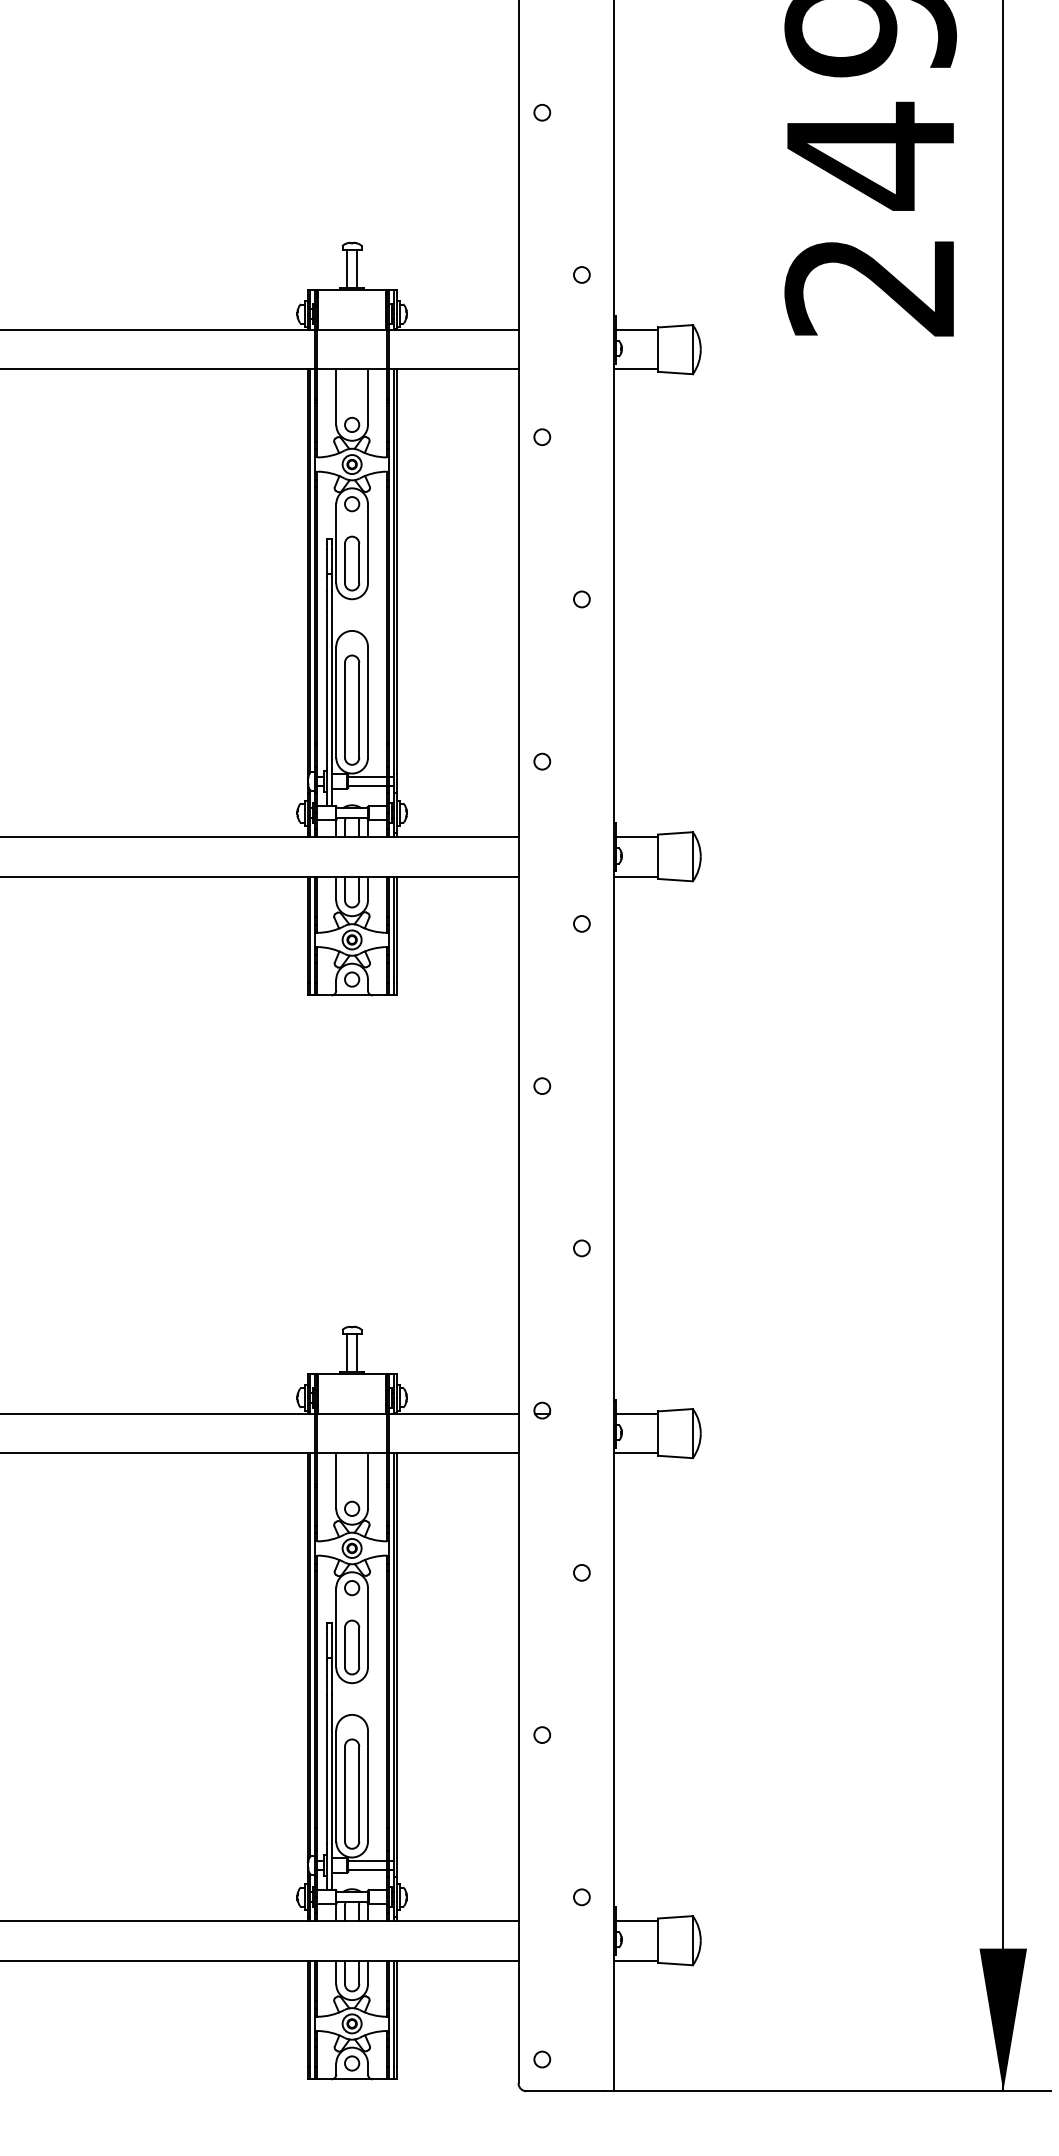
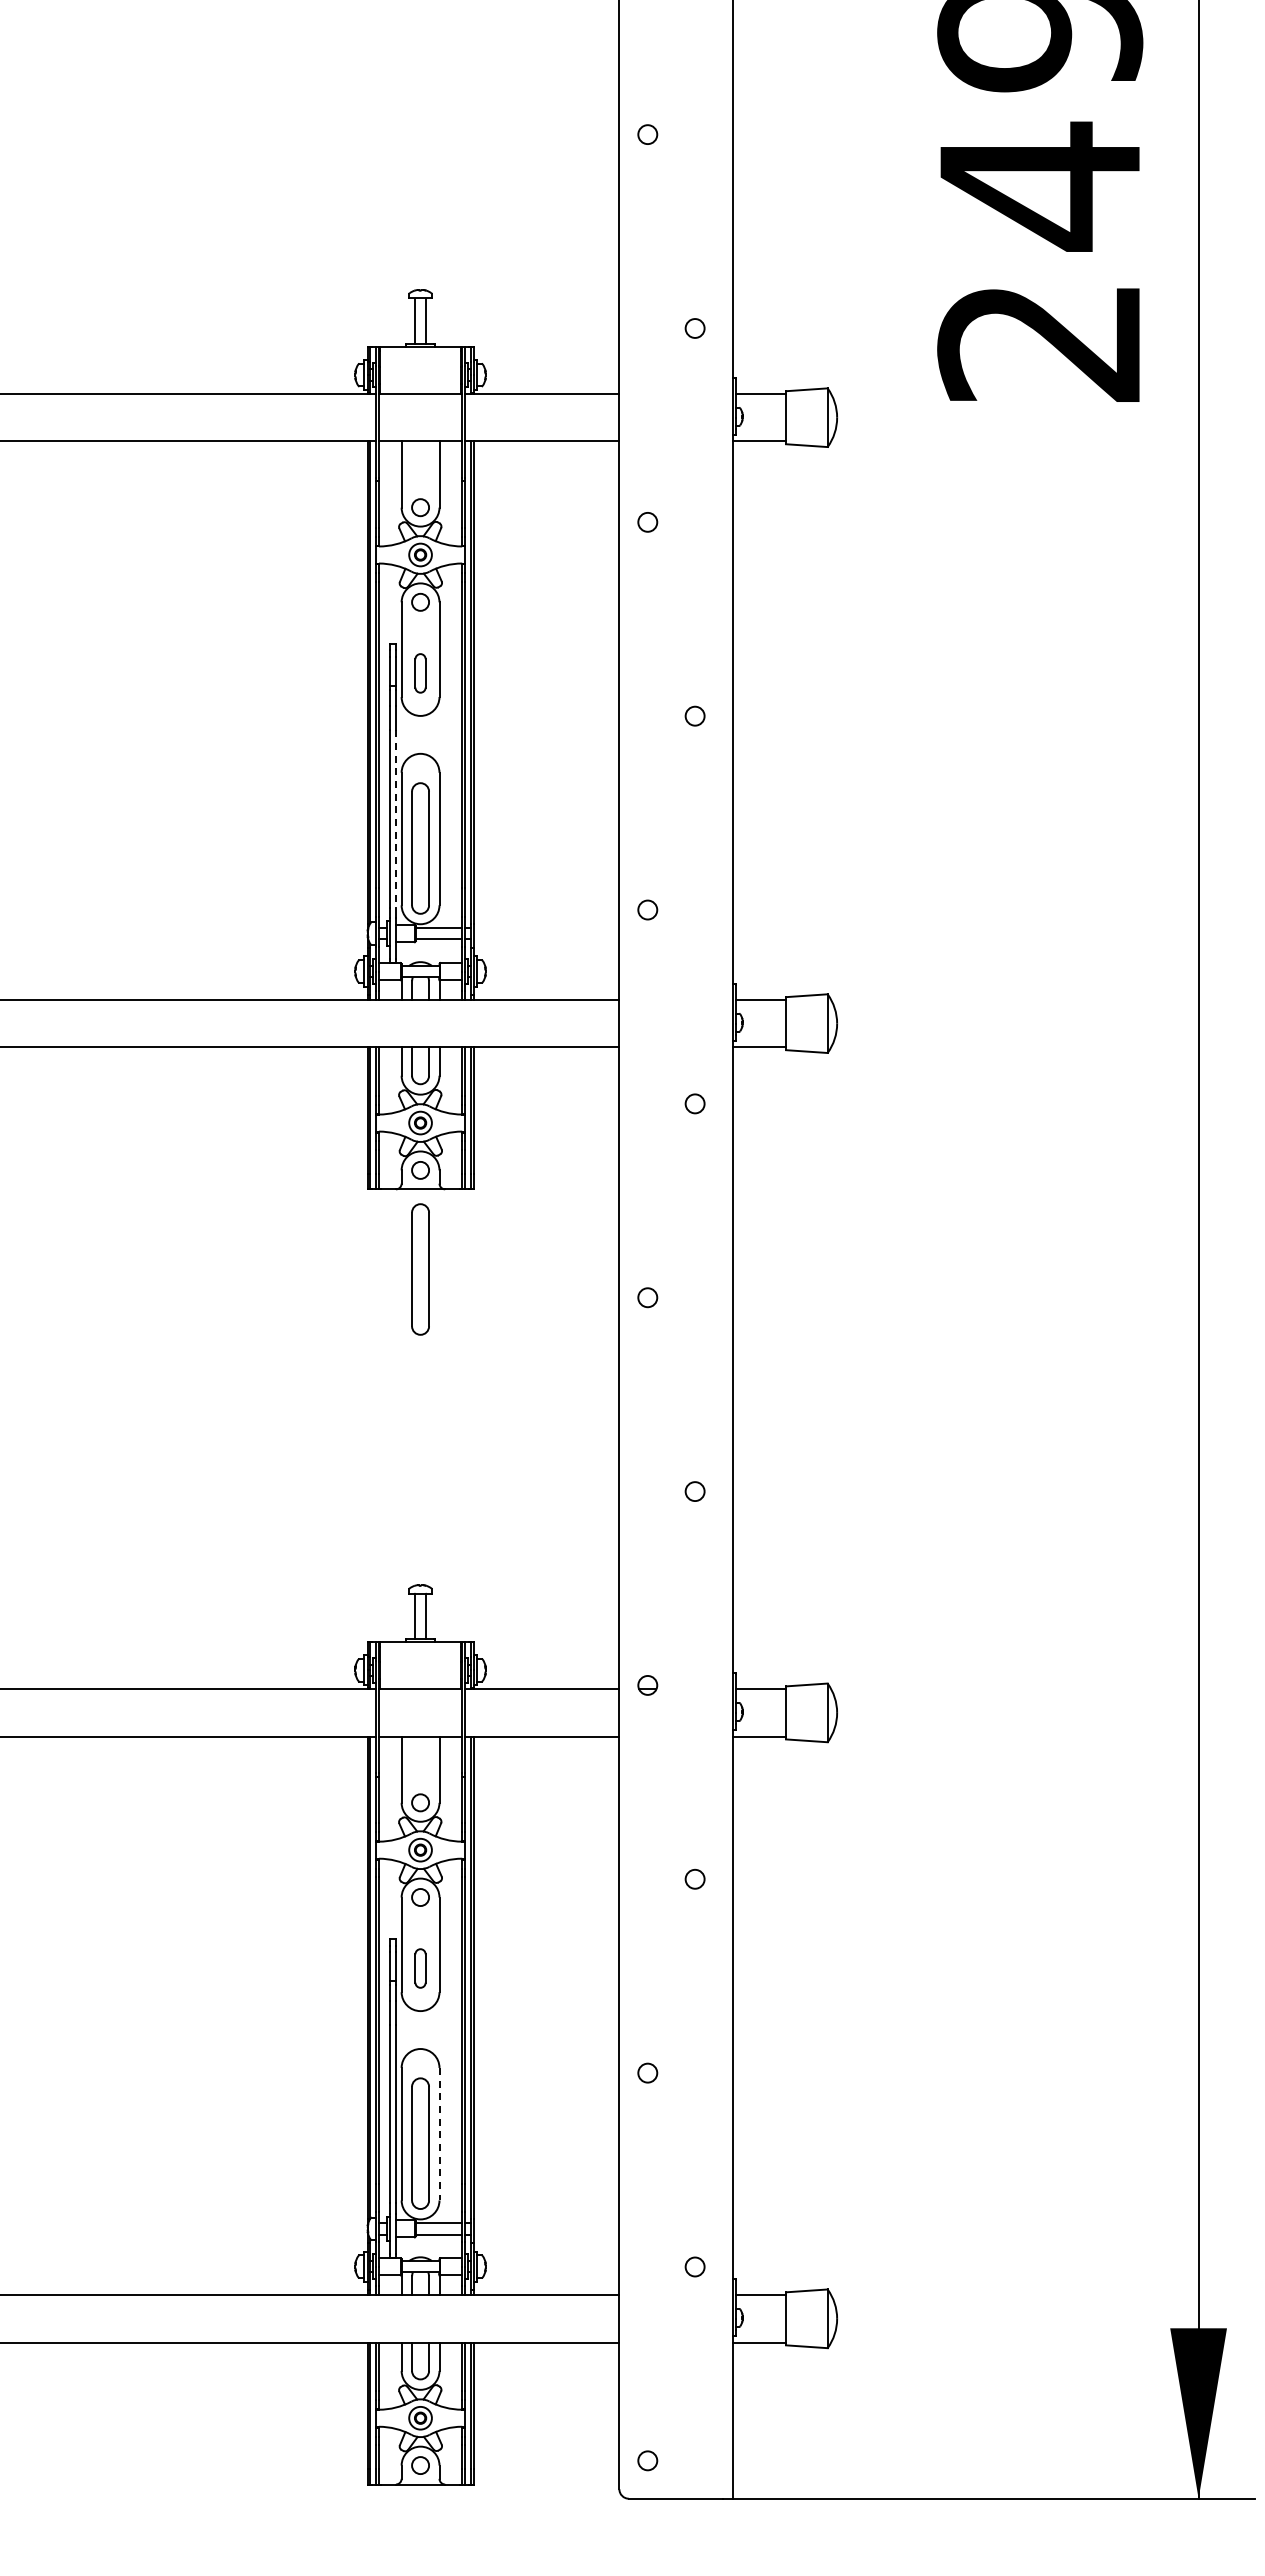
part: (352, 563) -> (420, 673), size x0.6
line: (331, 685) -> (395, 819), solid -> dashed
part: (352, 1062) -> (420, 1269), added
part: (352, 1647) -> (420, 1968), size x0.6
line: (367, 1786) -> (439, 2134), solid -> dashed

